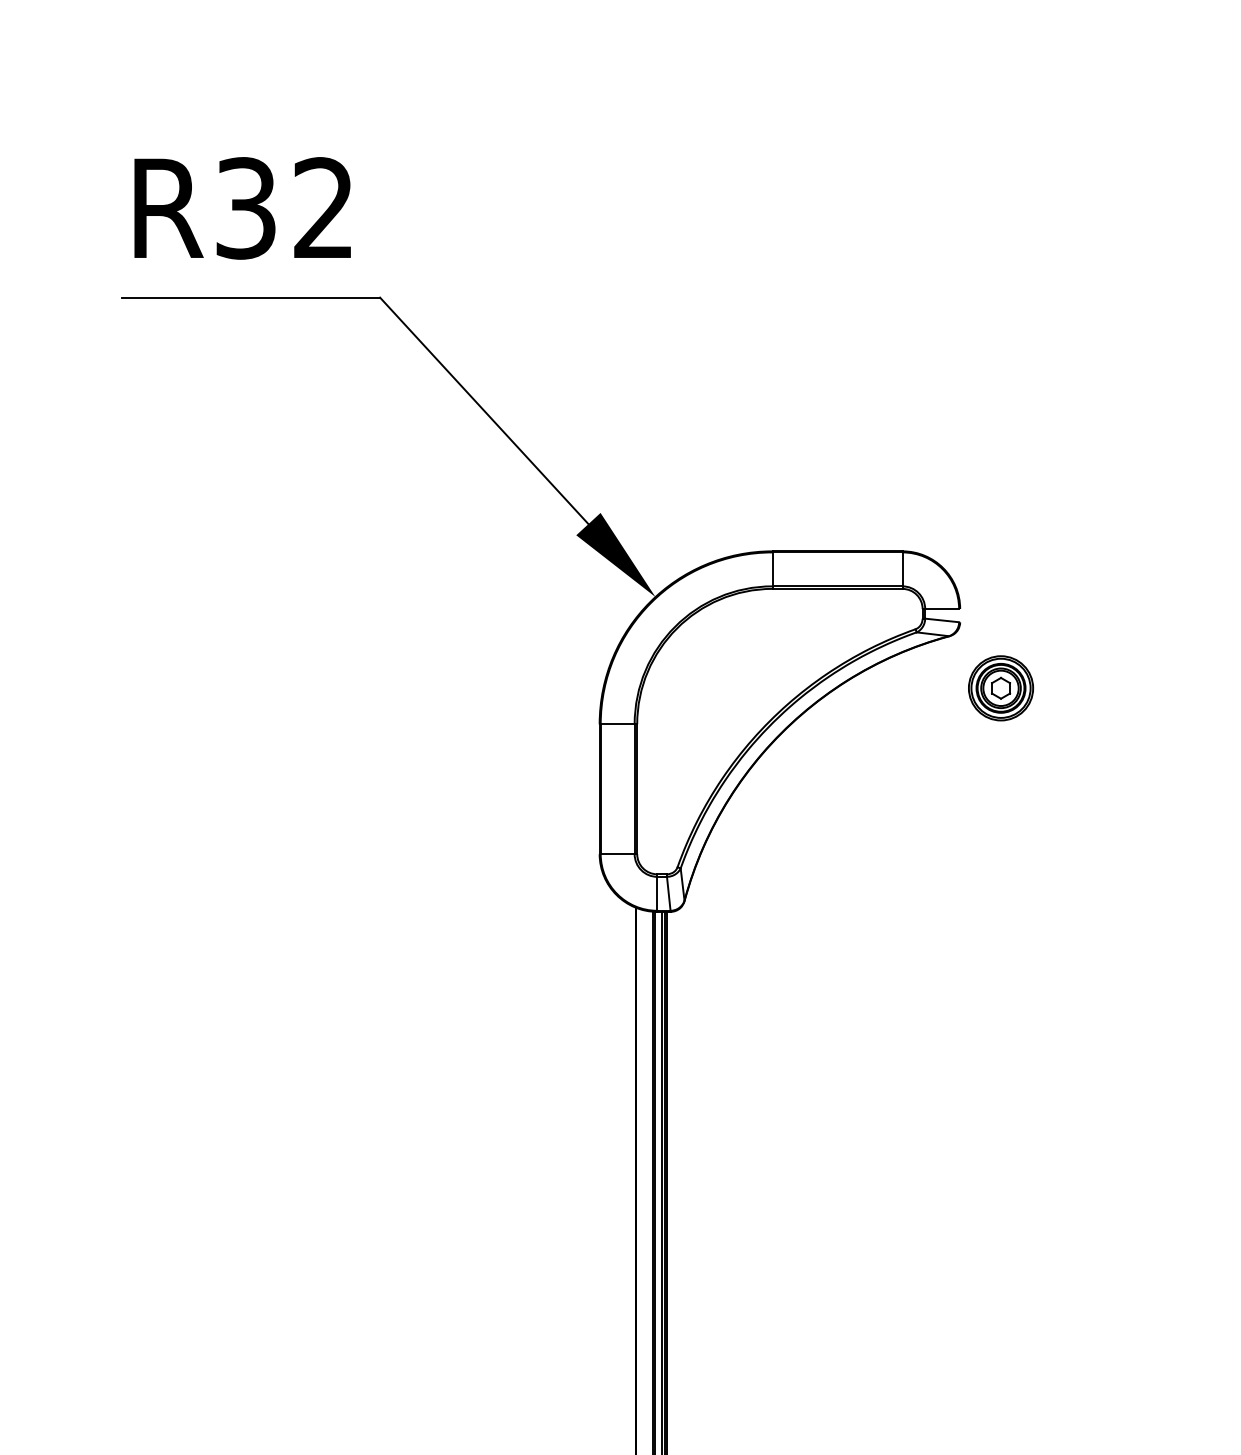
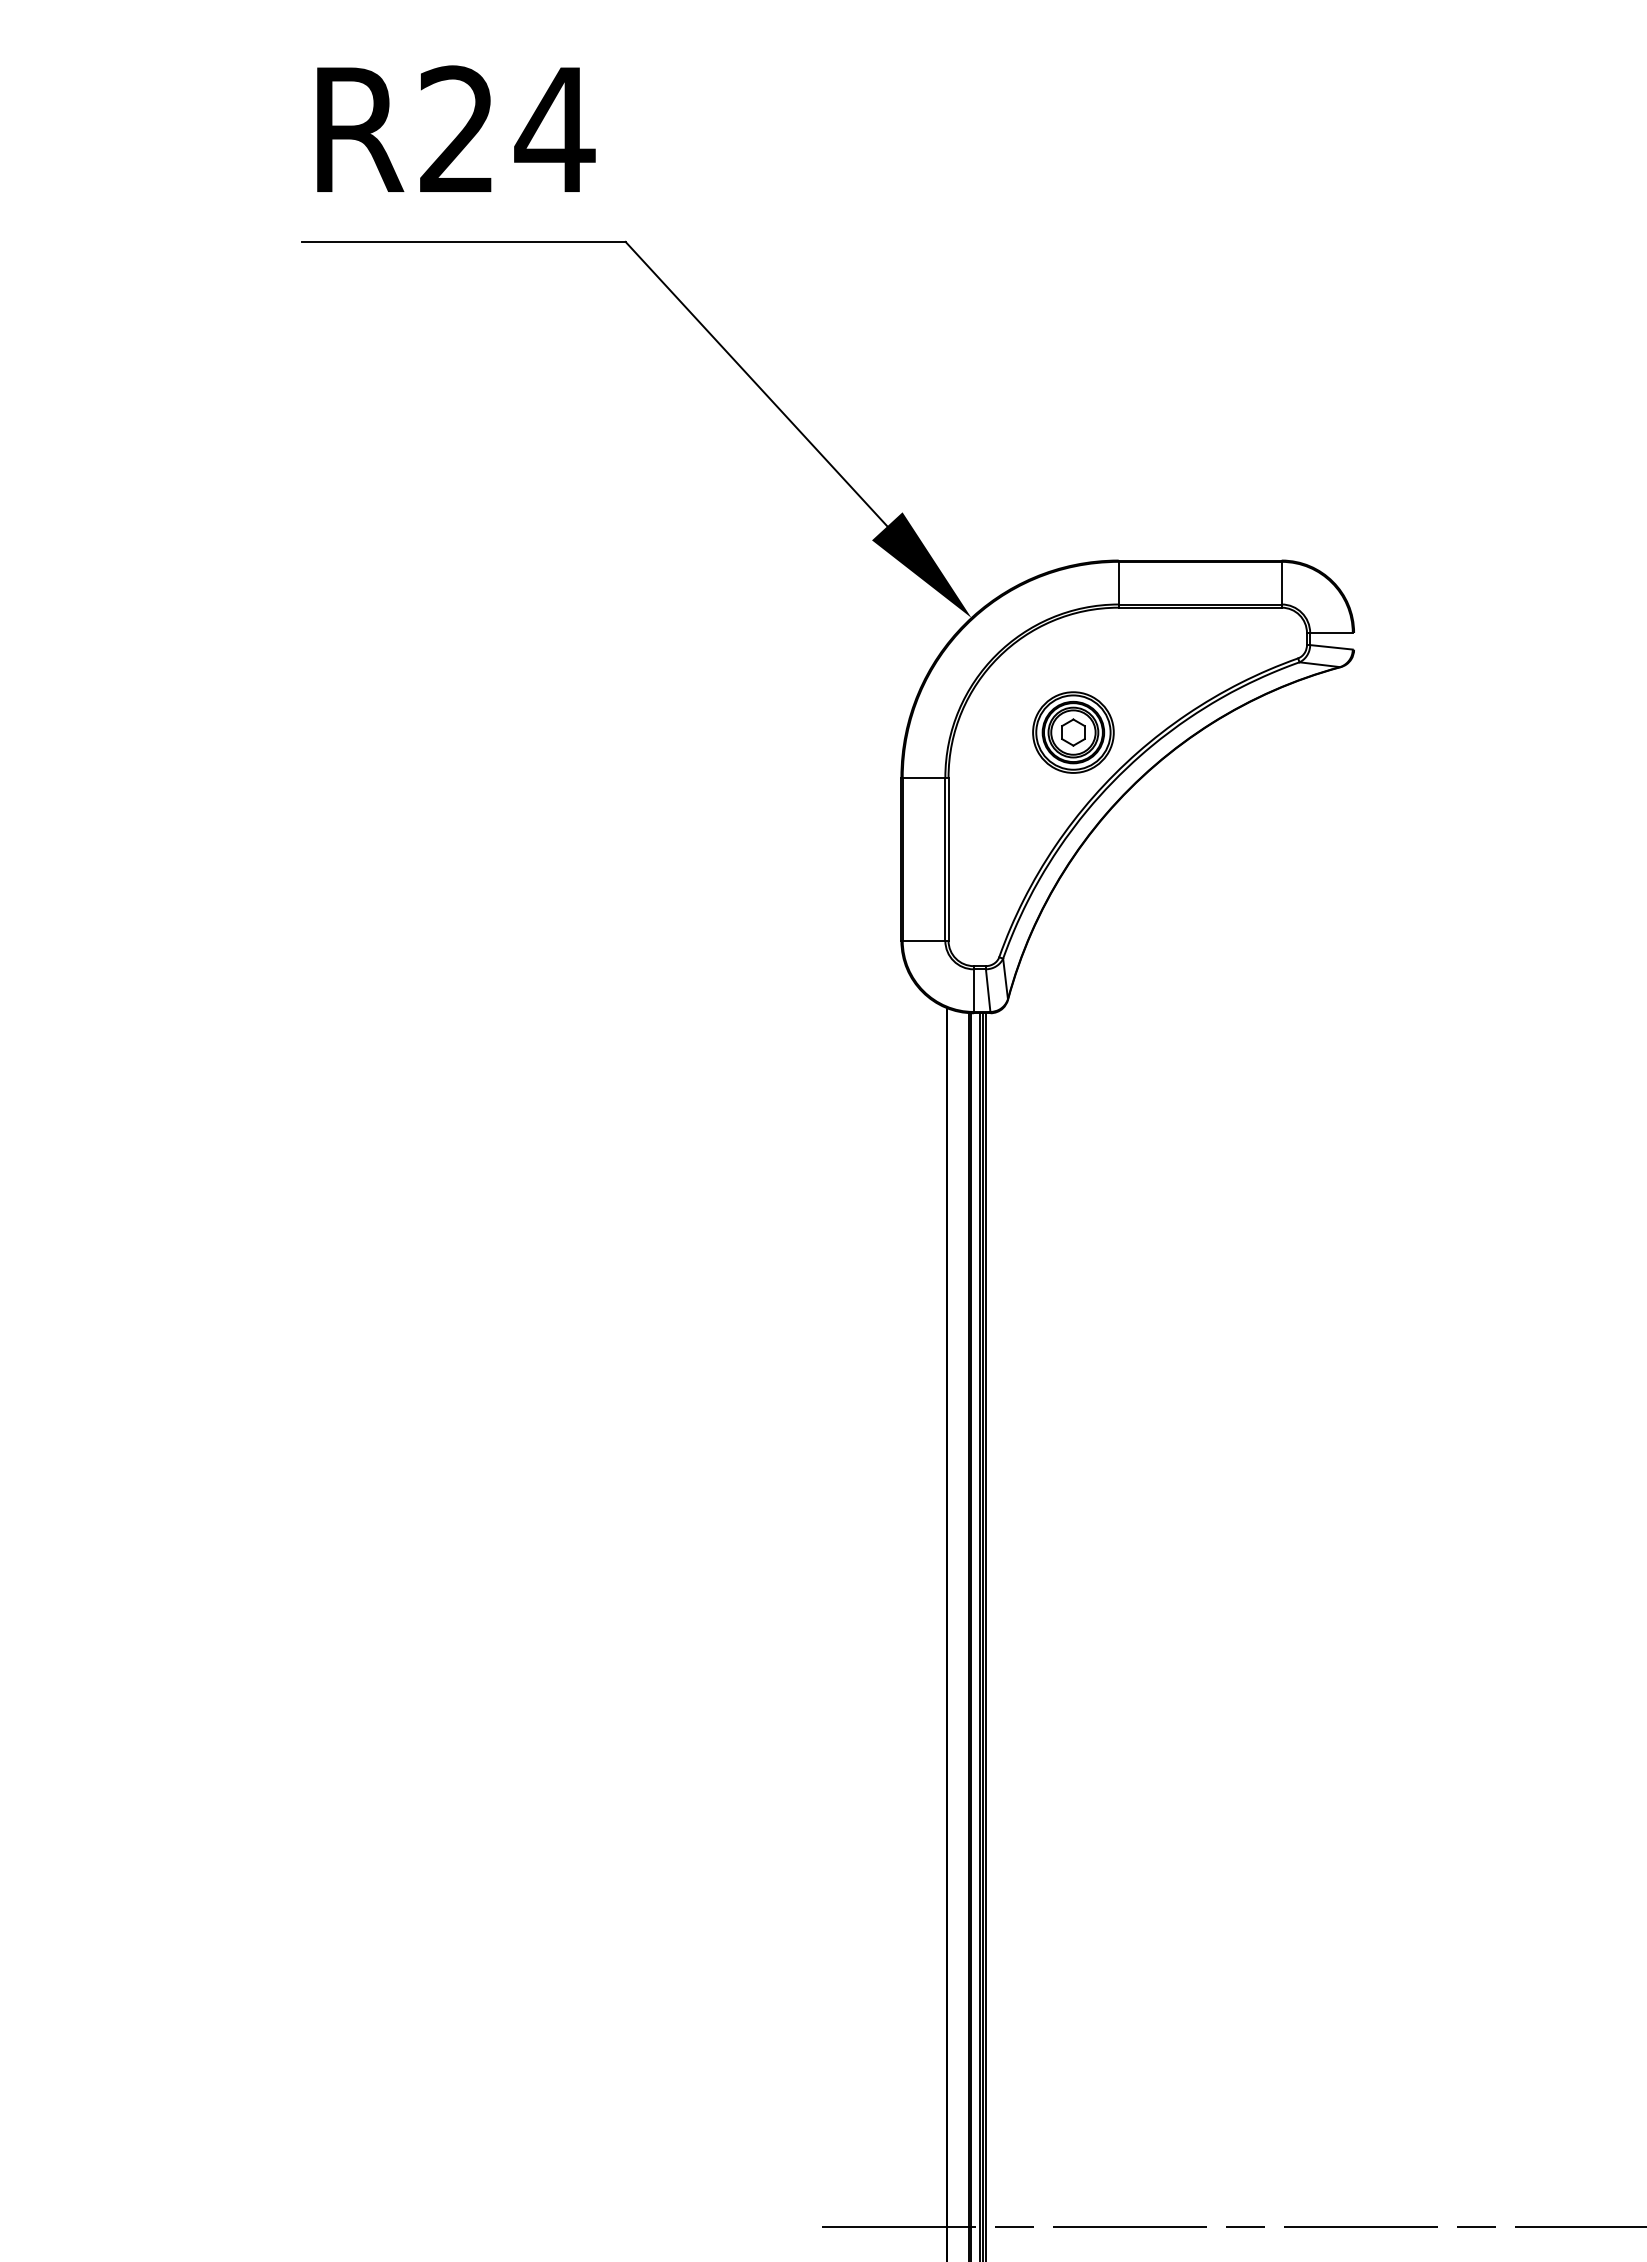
text: (286, 208) -> (507, 129), R32 -> R24
part: (1001, 688) -> (1073, 732), moved

